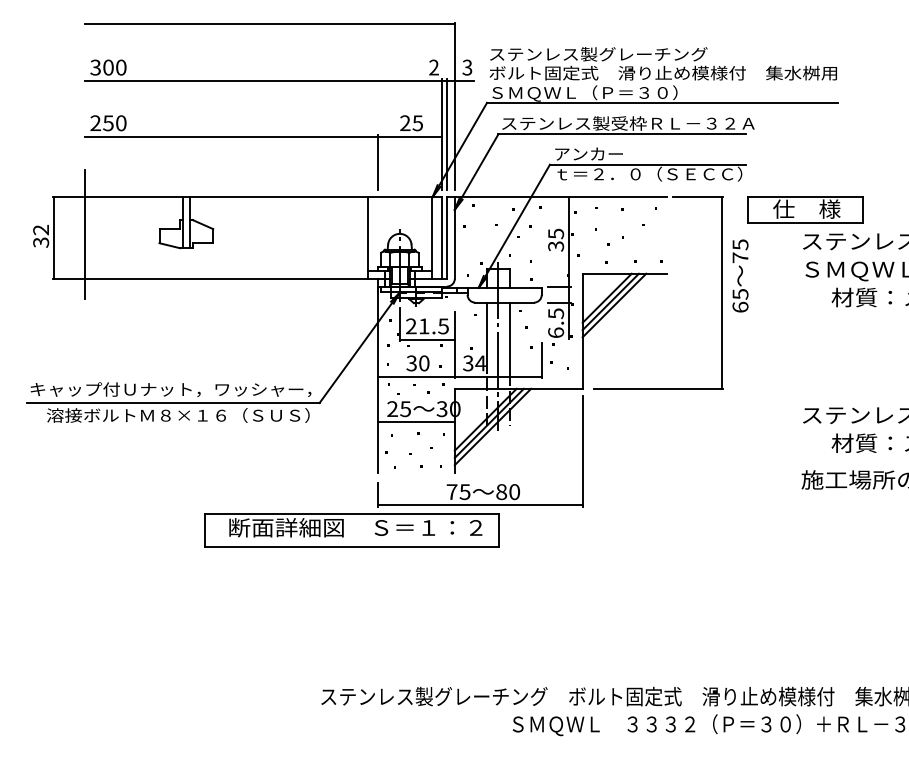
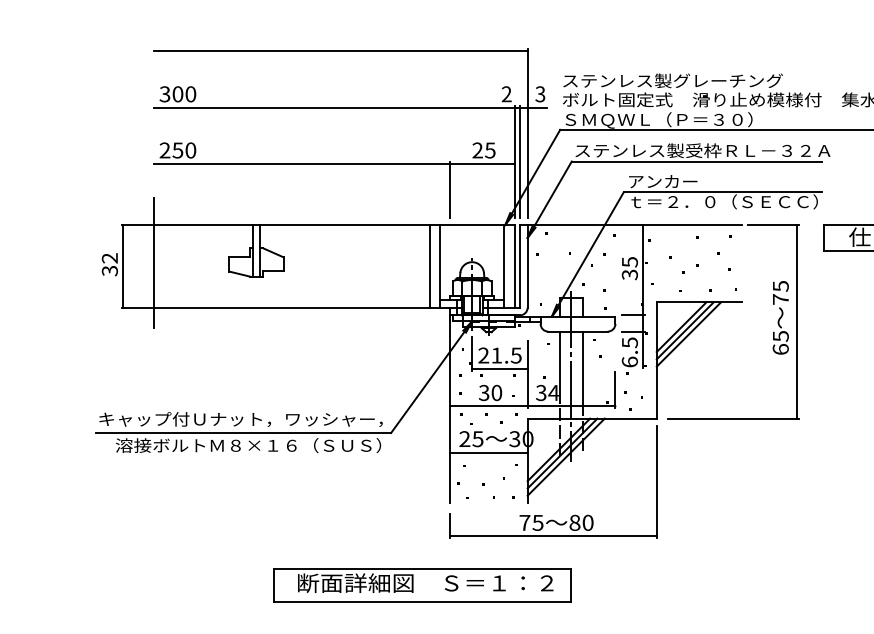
line: (357, 237) -> (429, 265), added
text: (740, 275) -> (780, 317), moved
part: (351, 530) -> (421, 585), moved

